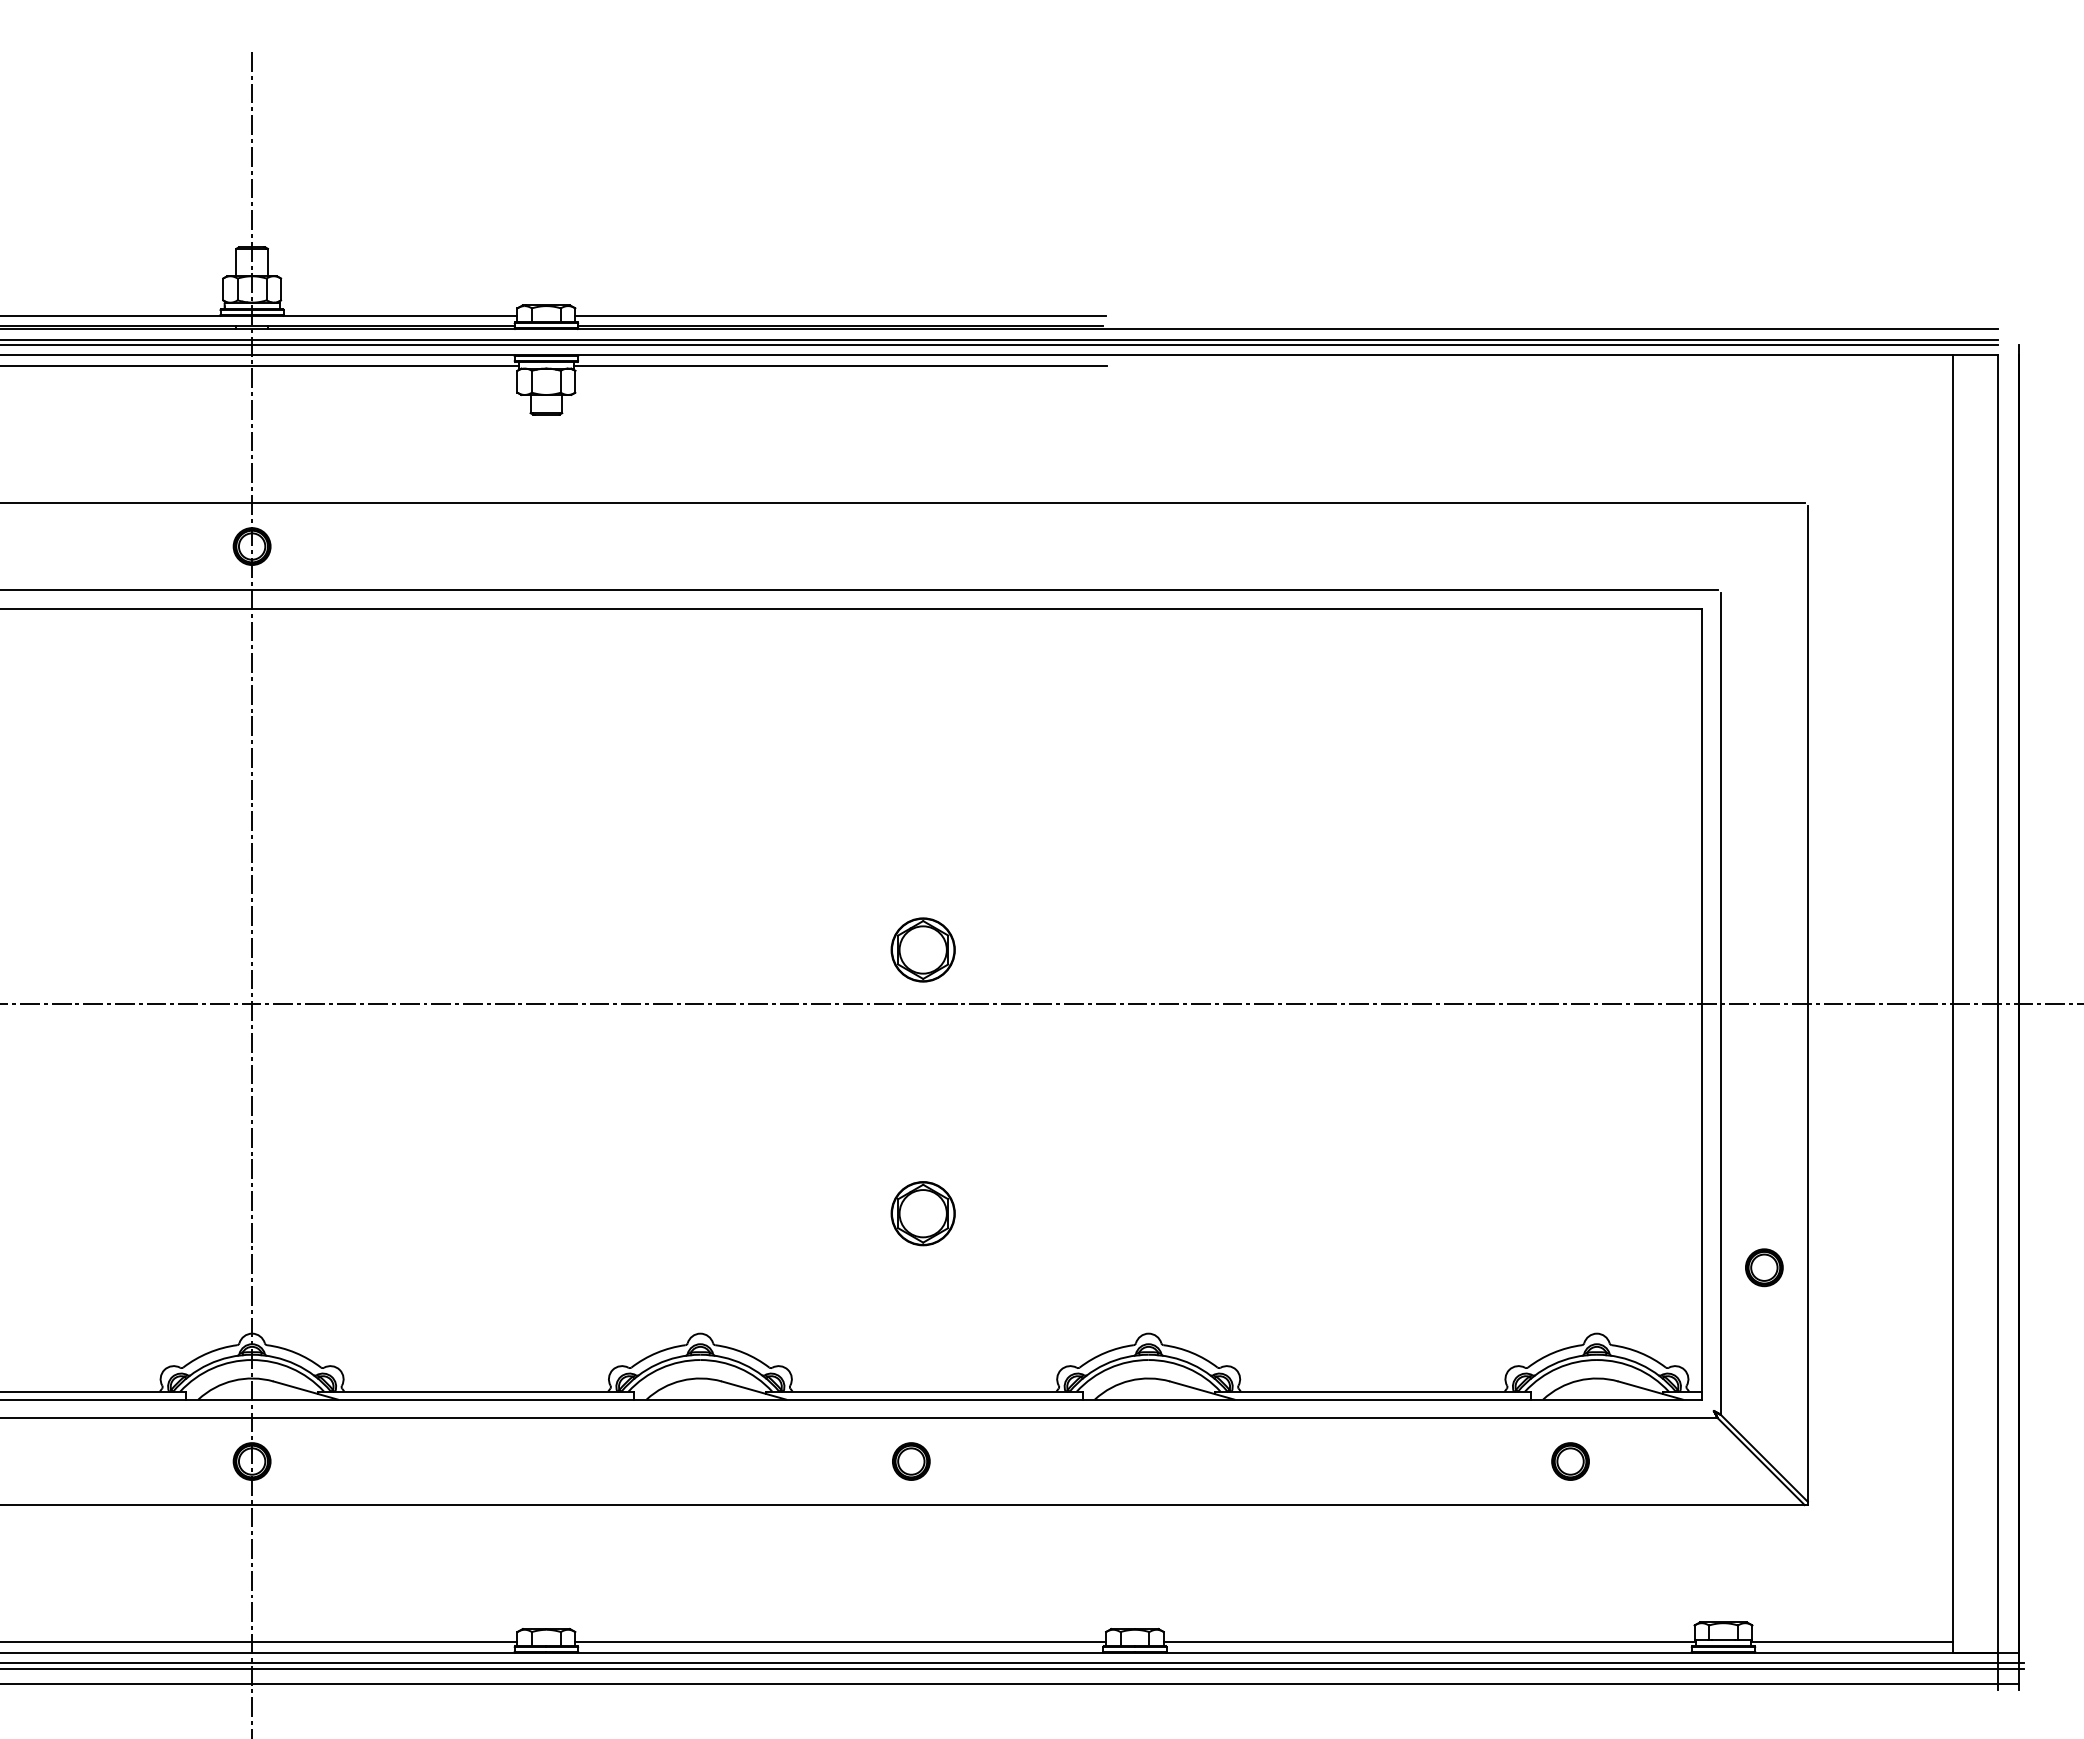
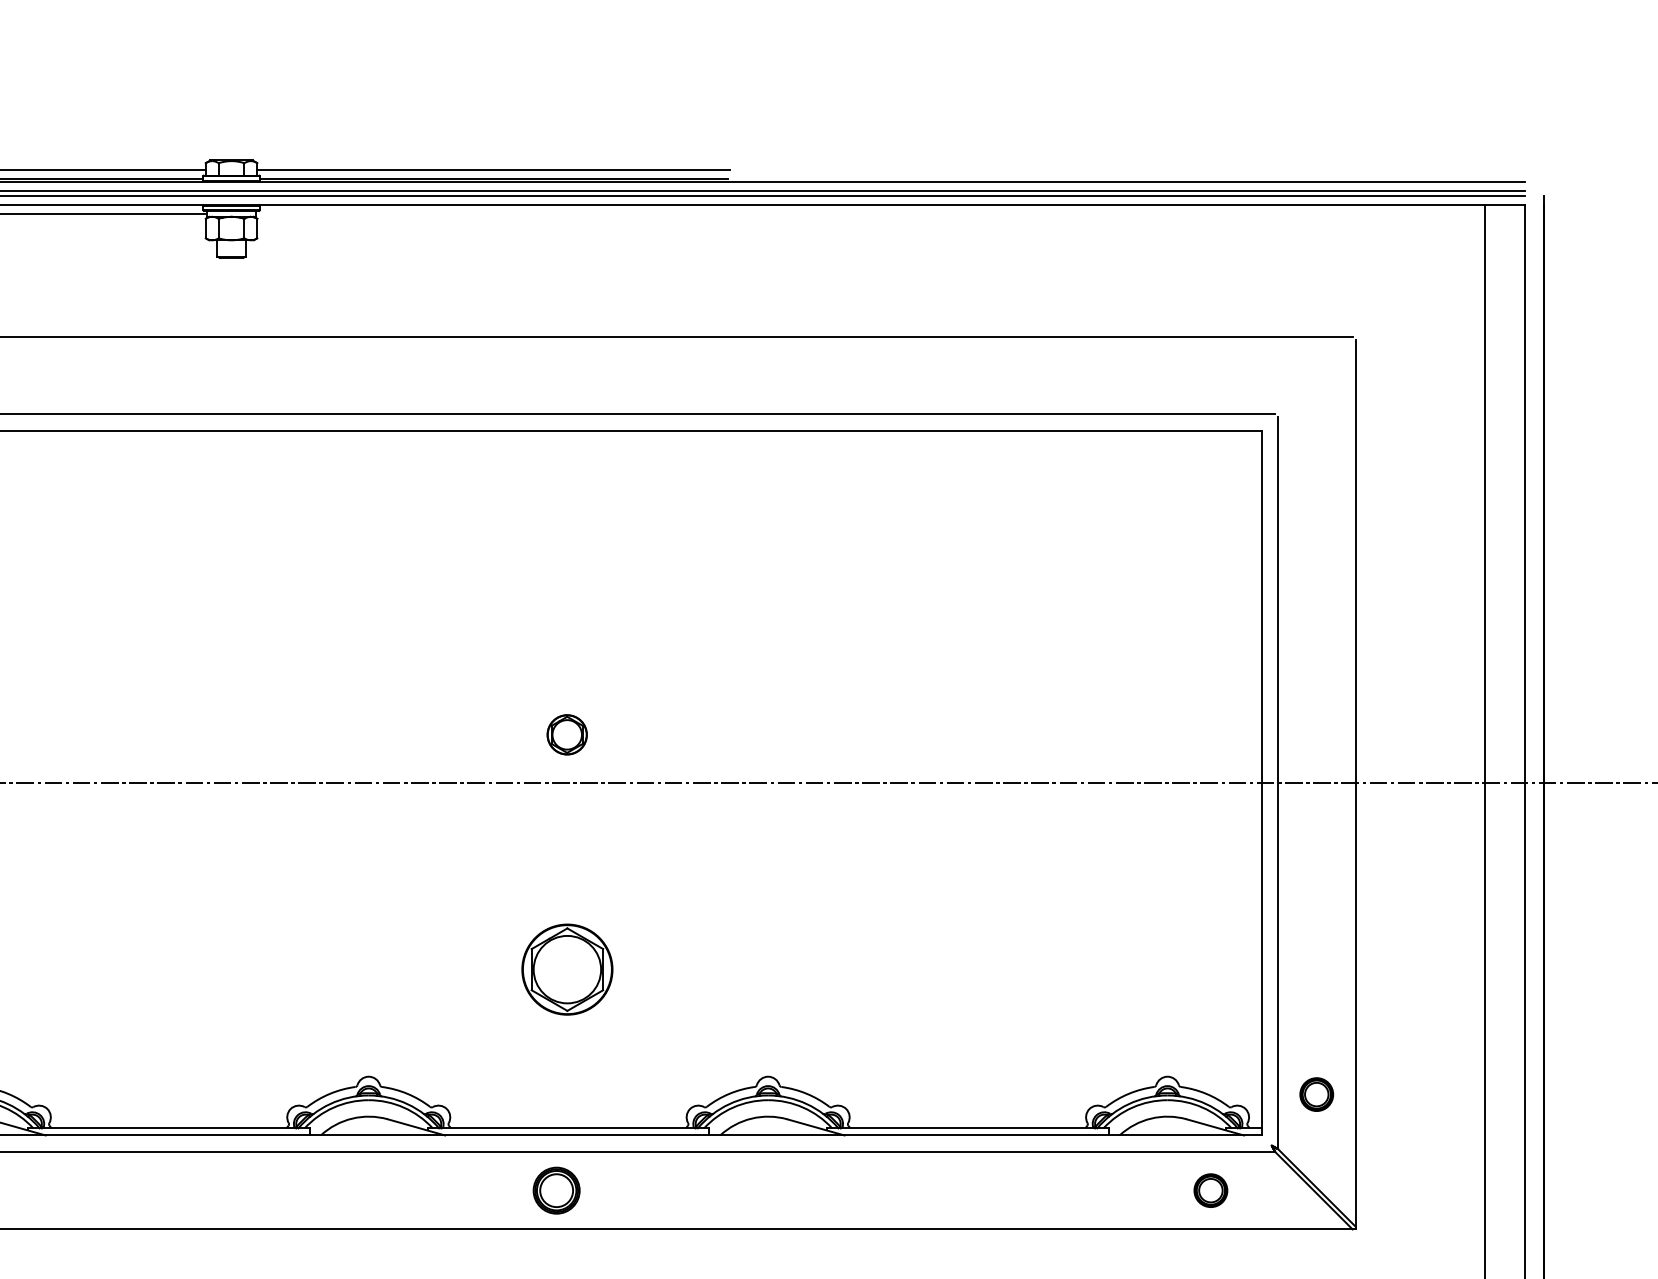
line: (840, 365) -> (493, 214), removed
part: (922, 949) -> (566, 734), size x0.7
part: (922, 1213) -> (566, 969), size x1.6
part: (1764, 1267) -> (1316, 1094), moved
part: (911, 1461) -> (556, 1190), size x1.4
part: (1570, 1461) -> (1210, 1190), moved

